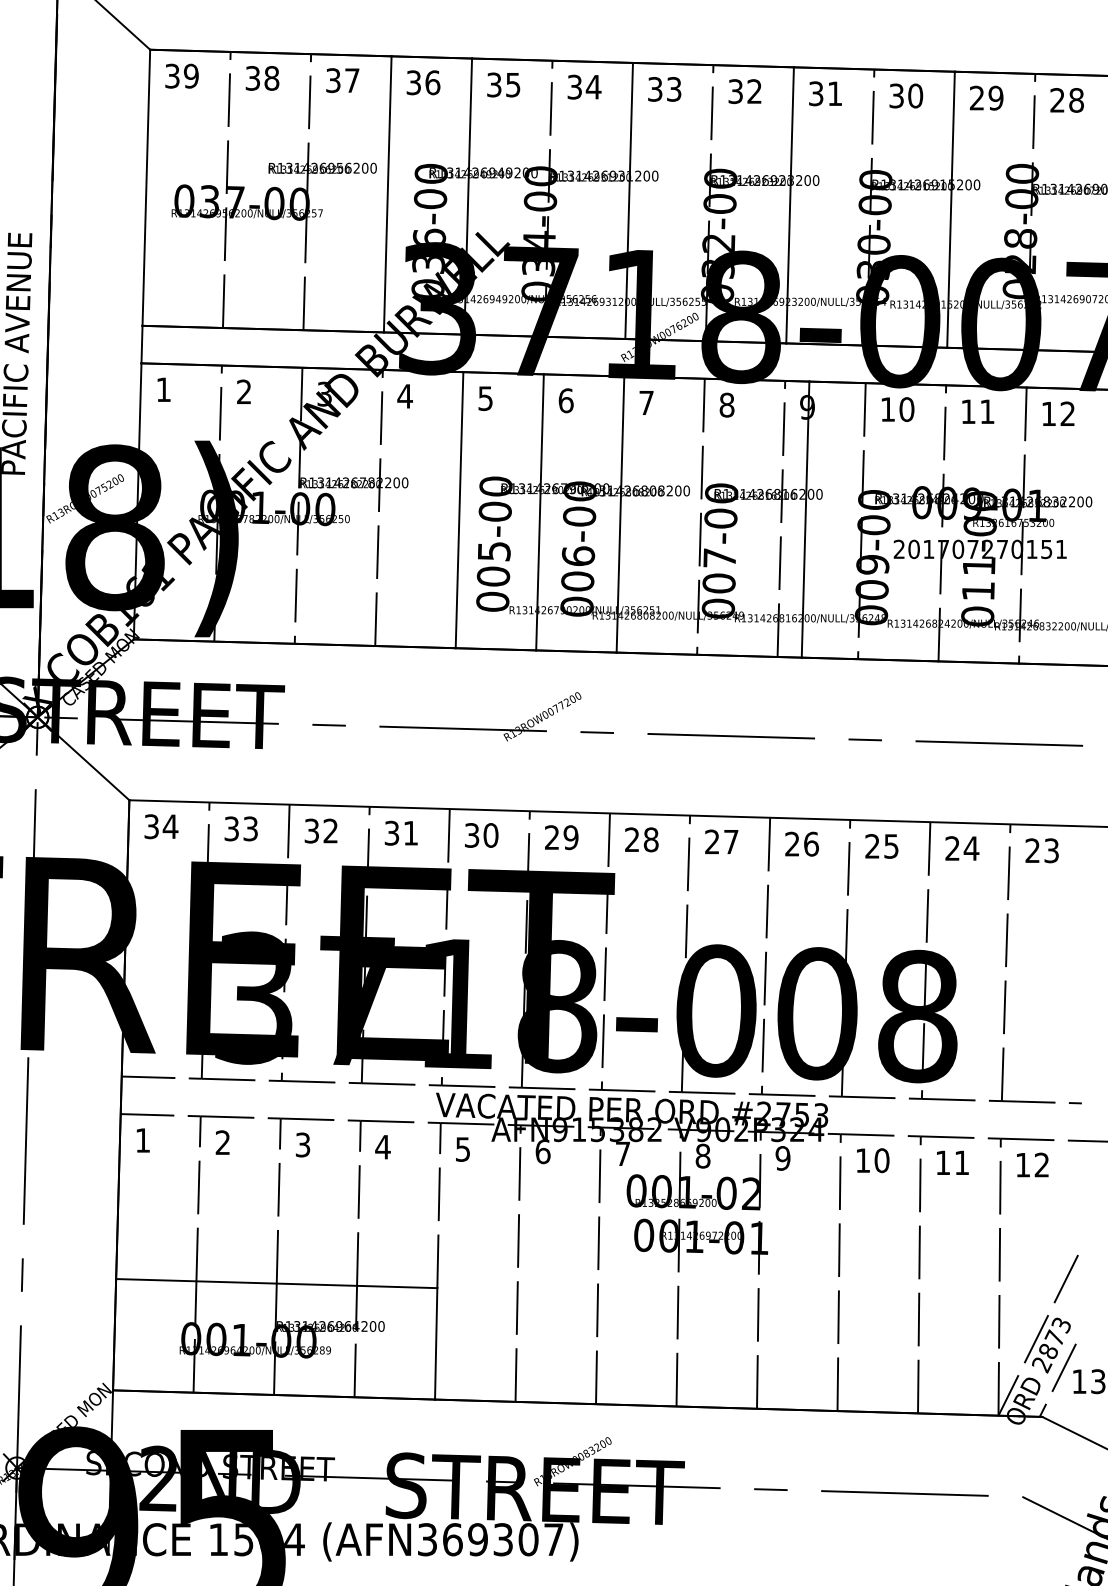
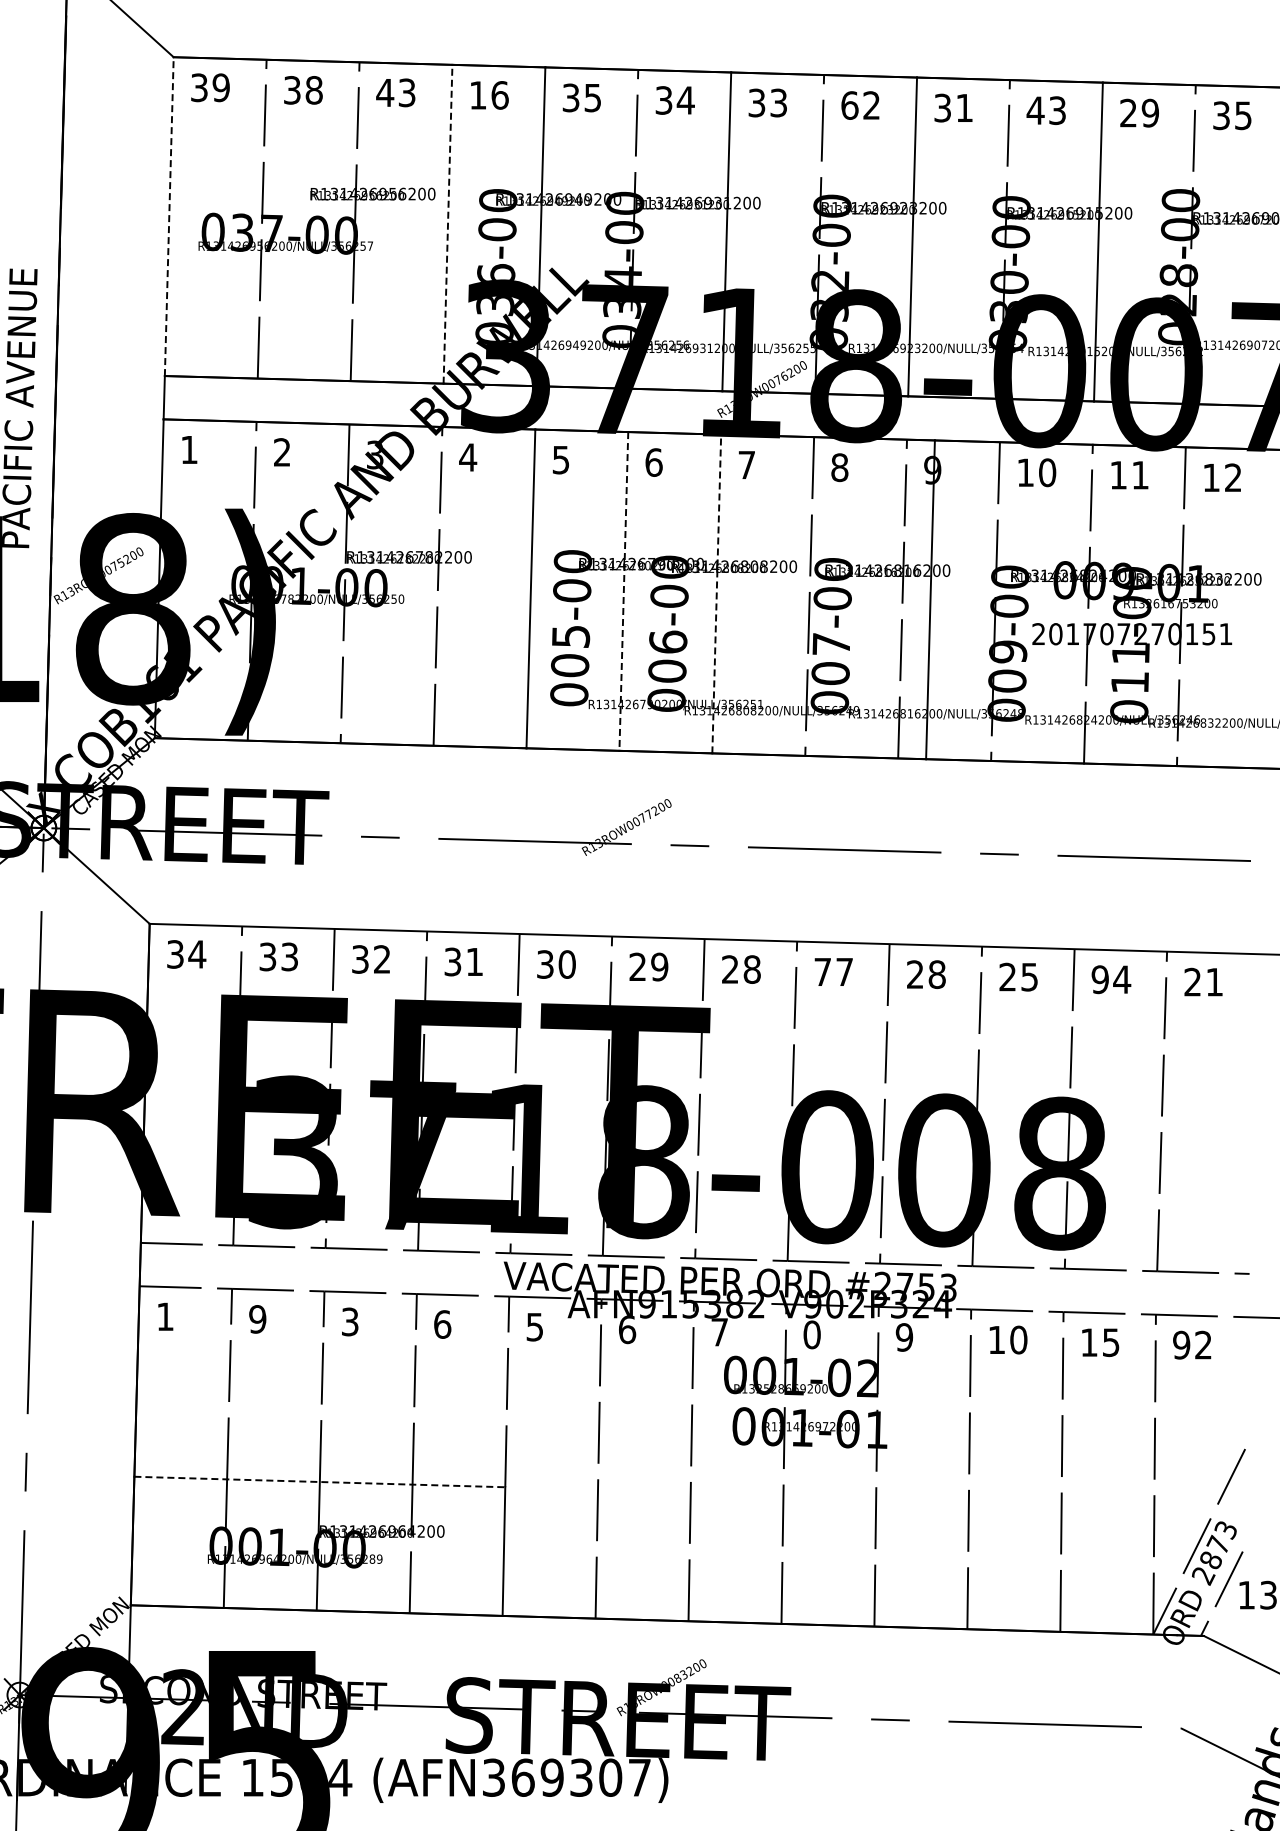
text: (342, 80) -> (395, 92), 37 -> 43
text: (414, 82) -> (478, 95), 36 -> 16
text: (735, 91) -> (849, 105), 32 -> 62
text: (906, 95) -> (1046, 110), 30 -> 43
text: (1067, 100) -> (1232, 115), 28 -> 35
line: (146, 187) -> (169, 216), solid -> dashed
line: (388, 193) -> (448, 223), solid -> dashed
line: (539, 512) -> (623, 591), solid -> dashed
line: (620, 514) -> (716, 593), solid -> dashed
text: (712, 841) -> (822, 971), 27 -> 77
text: (810, 844) -> (936, 974), 26 -> 28
text: (951, 848) -> (1099, 979), 24 -> 94
text: (1051, 850) -> (1214, 981), 23 -> 21
text: (222, 1142) -> (257, 1319), 2 -> 9
text: (382, 1147) -> (442, 1324), 4 -> 6
text: (702, 1156) -> (811, 1335), 8 -> 0
text: (962, 1162) -> (1111, 1342), 11 -> 15
text: (1022, 1164) -> (1181, 1344), 12 -> 92
line: (276, 1284) -> (319, 1482), solid -> dashed

